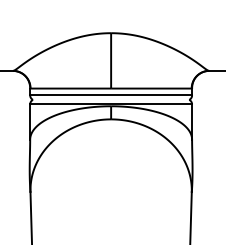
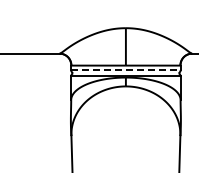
line: (110, 95) -> (125, 70), solid -> dashed

